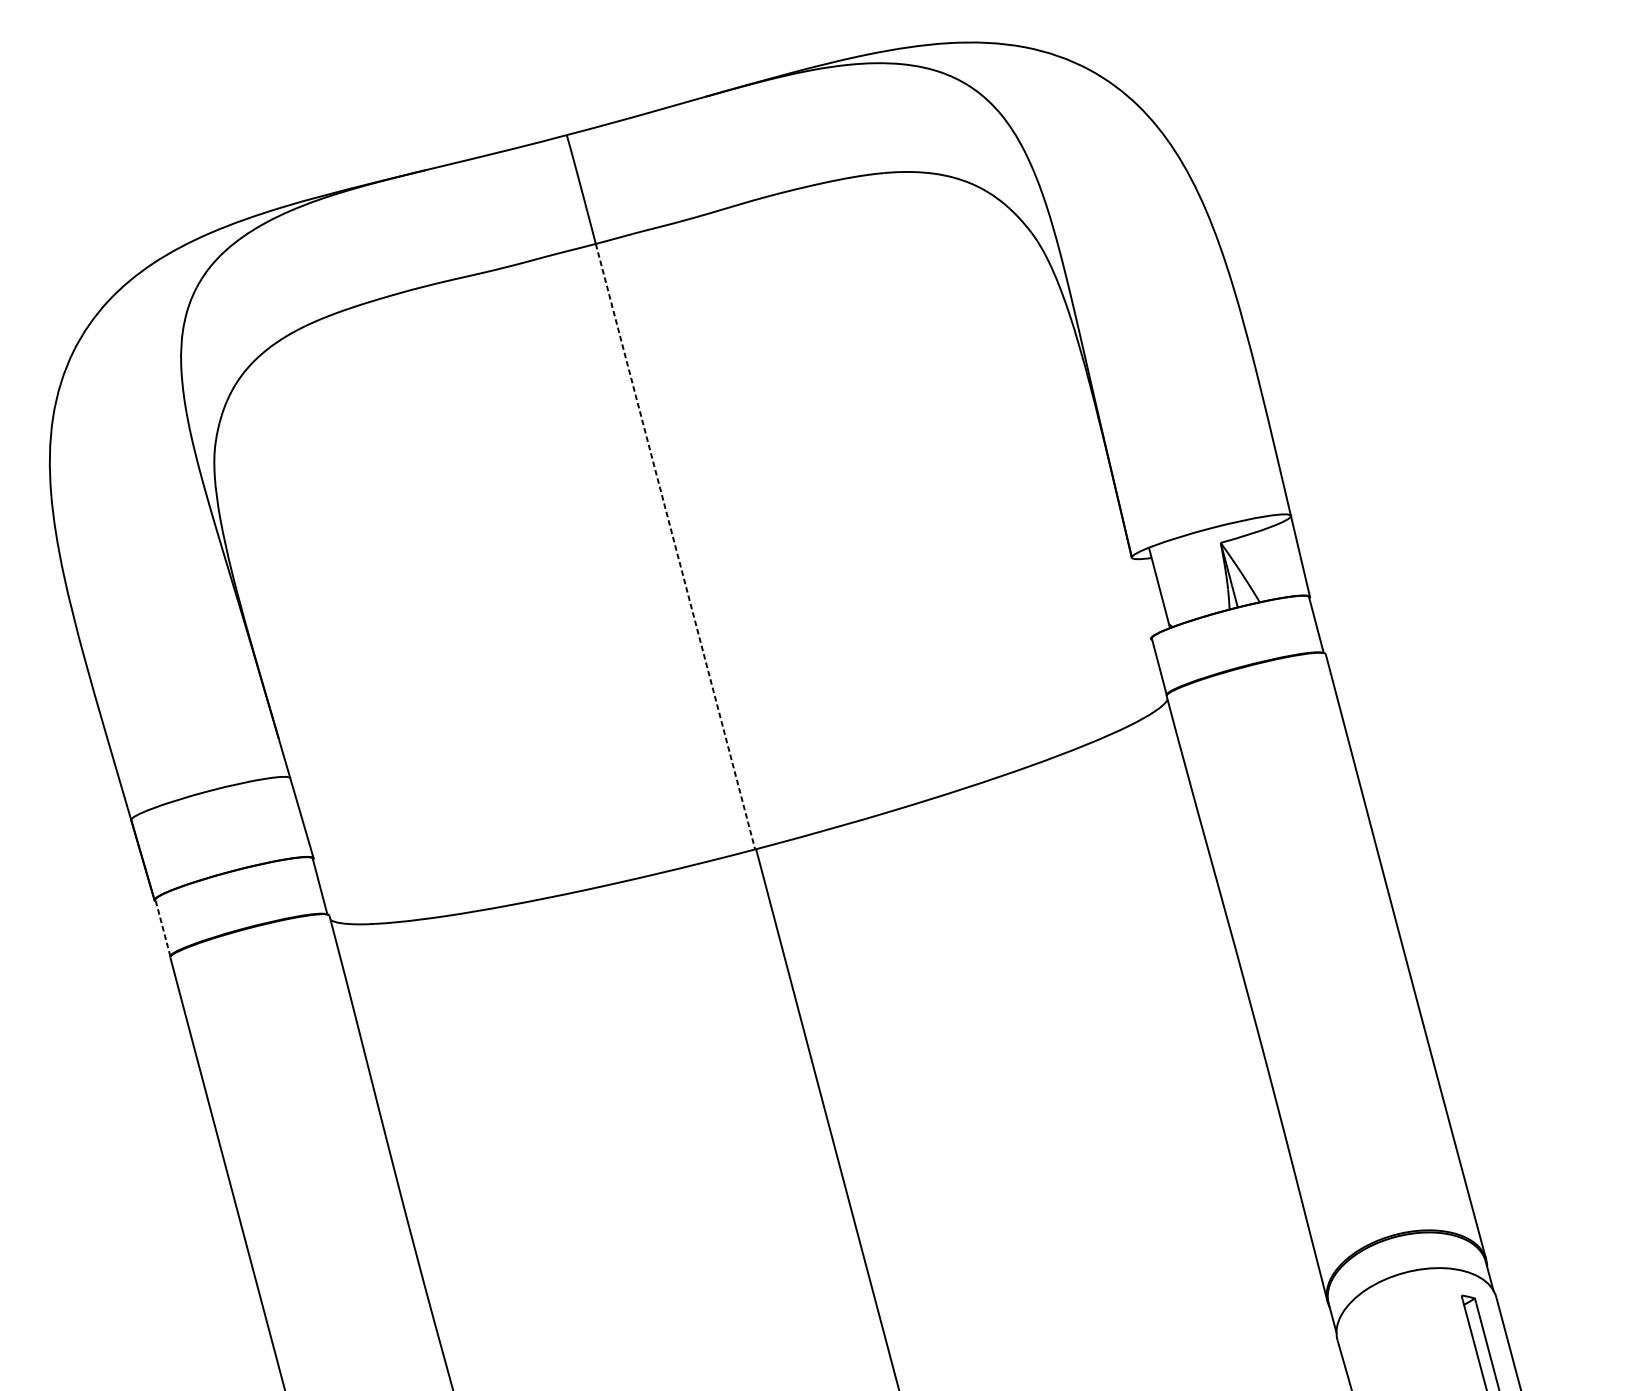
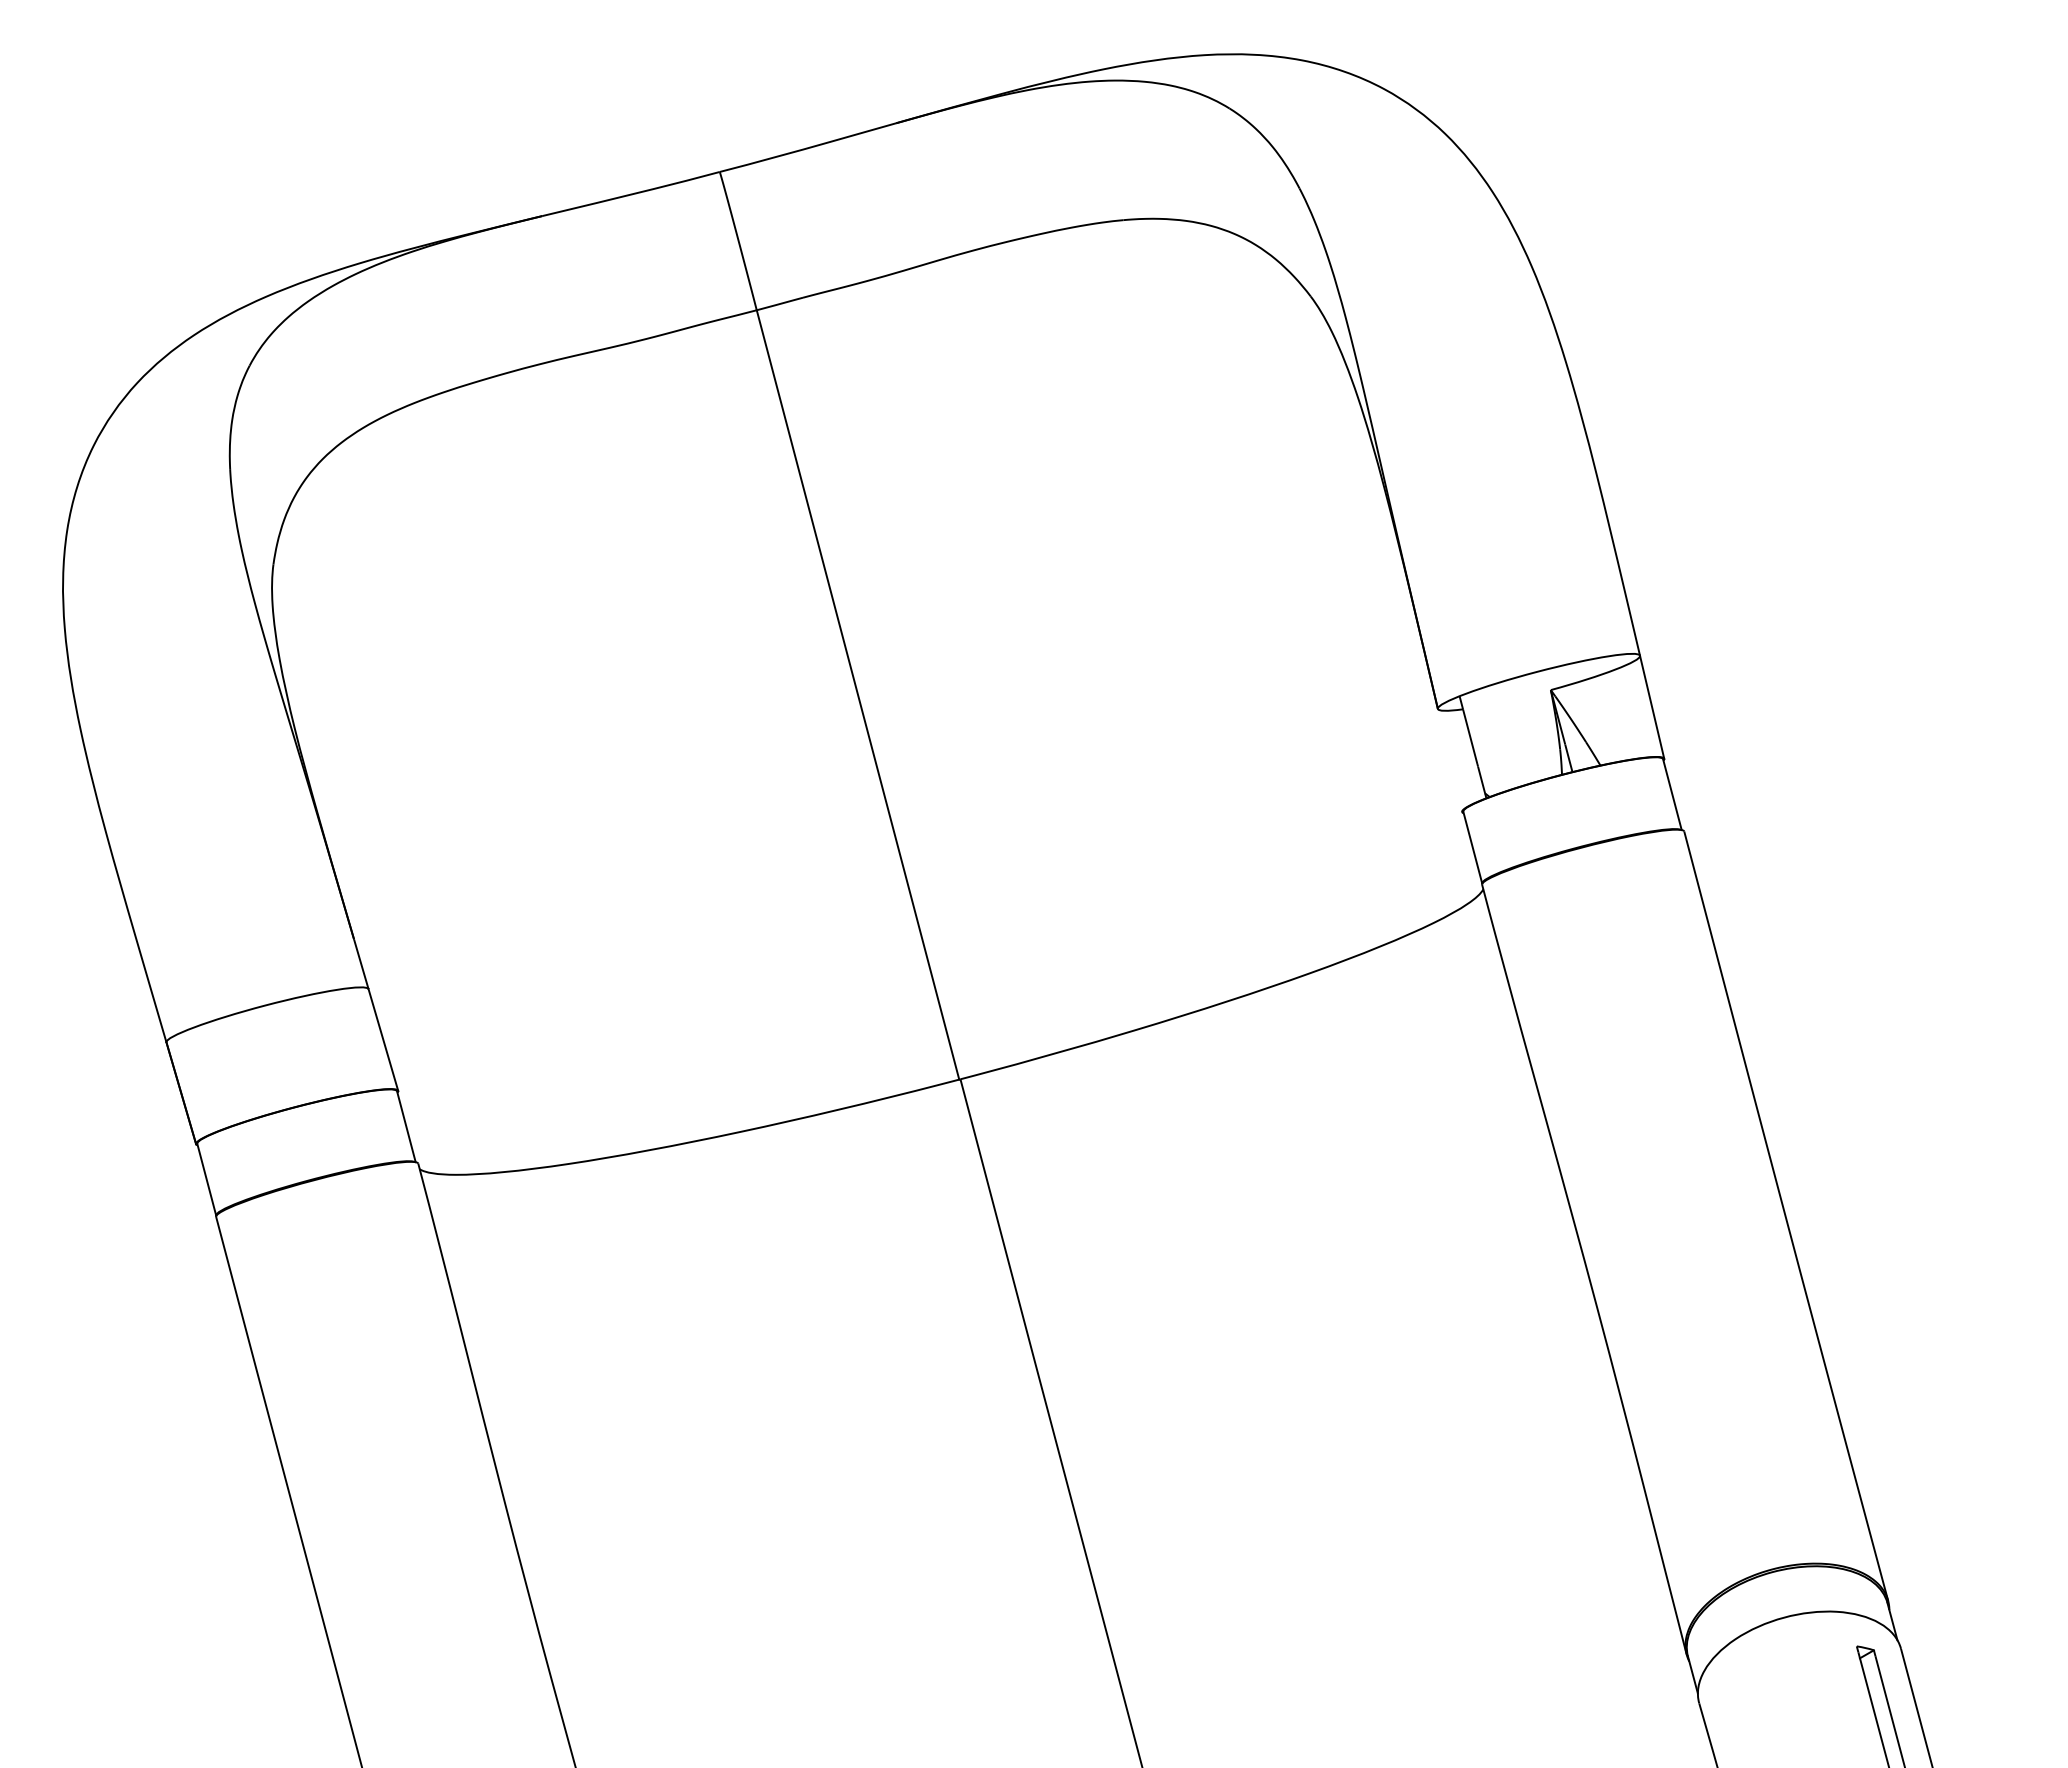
line: (675, 546) -> (858, 694), dashed -> solid
line: (162, 928) -> (206, 1179), dashed -> solid

